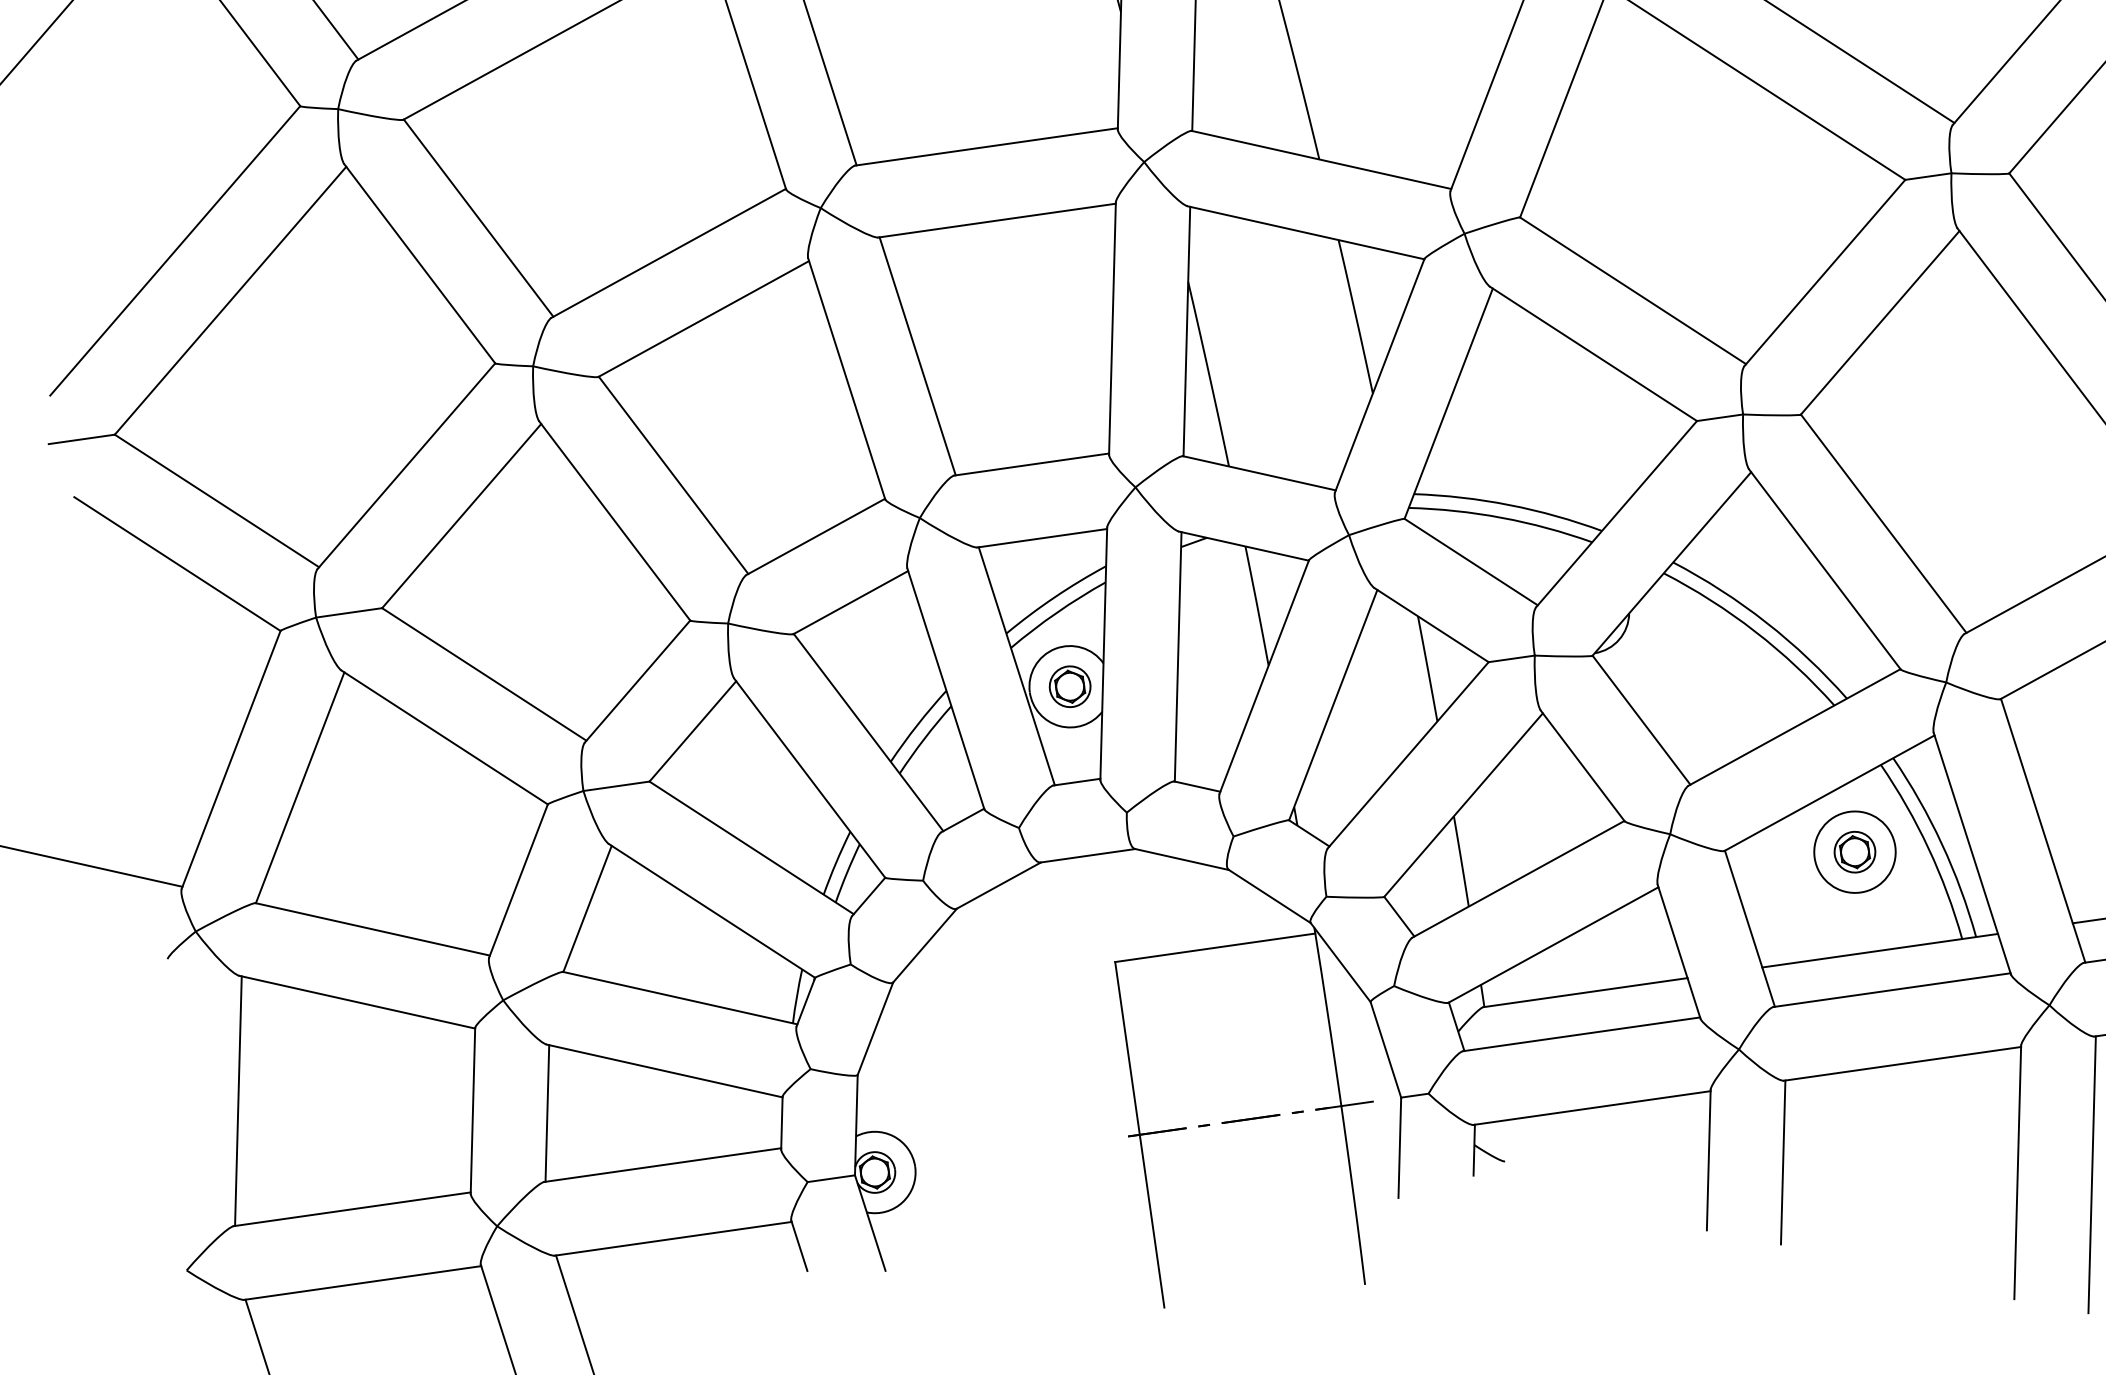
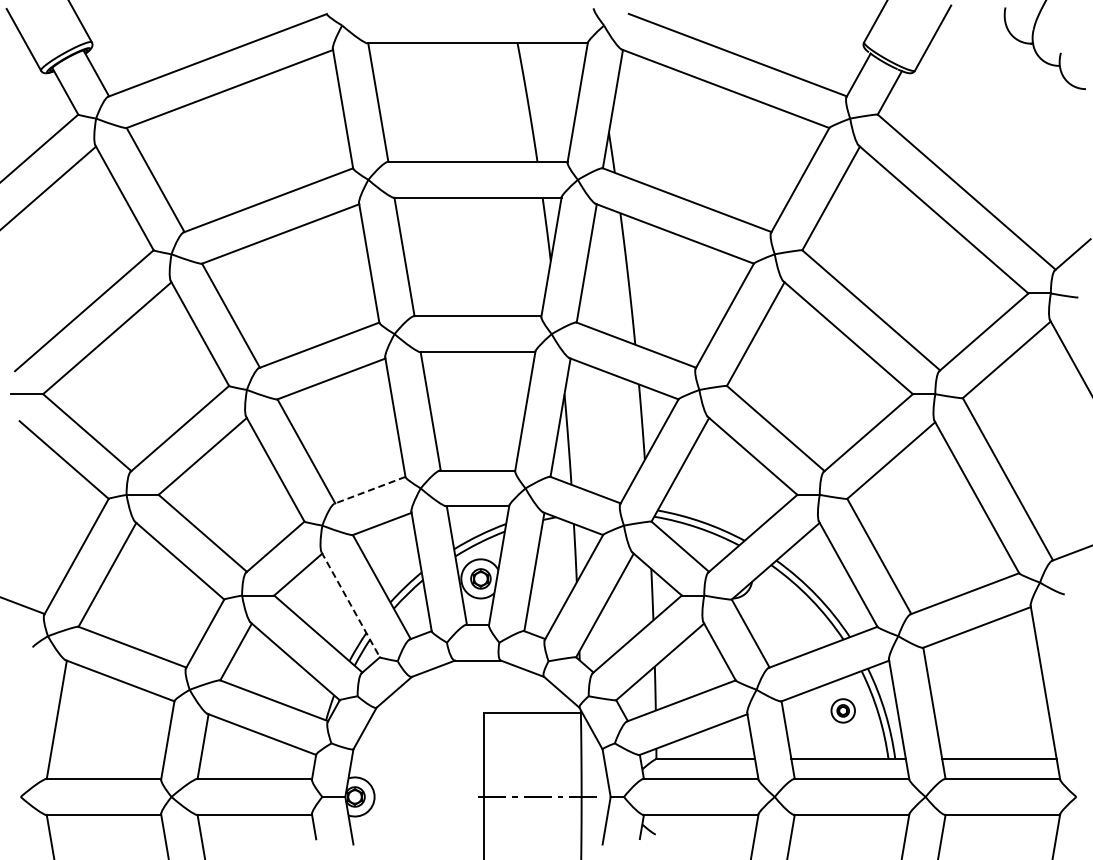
line: (814, 537) -> (369, 490), solid -> dashed
line: (809, 779) -> (350, 605), solid -> dashed
part: (1853, 851) -> (842, 710), size x0.6

